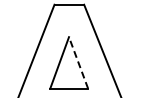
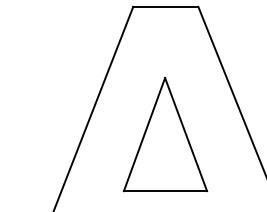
line: (78, 62) -> (185, 133), dashed -> solid

